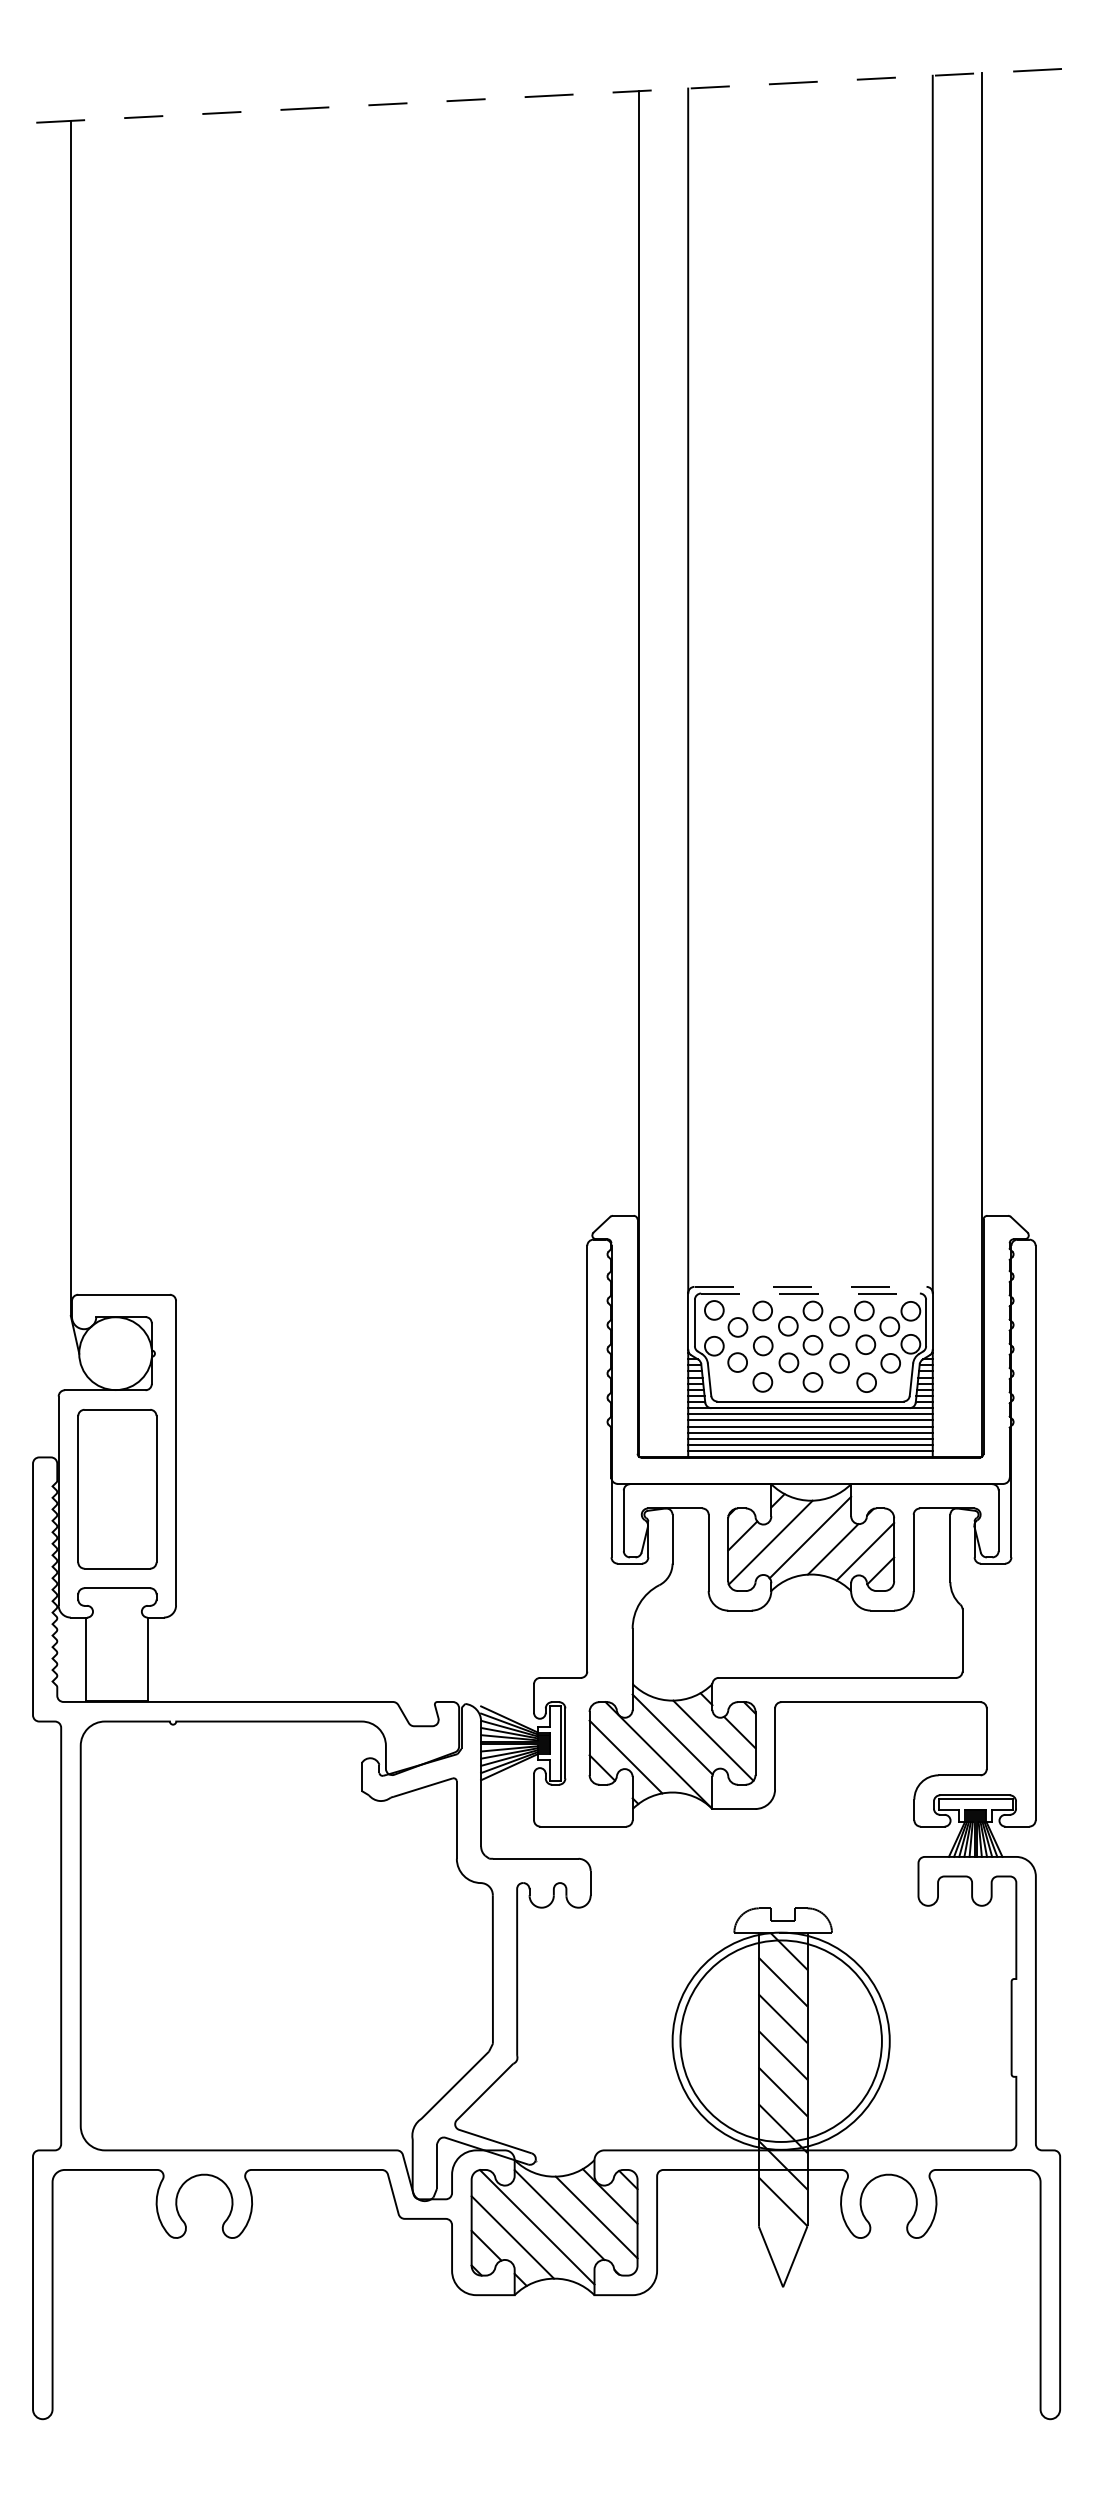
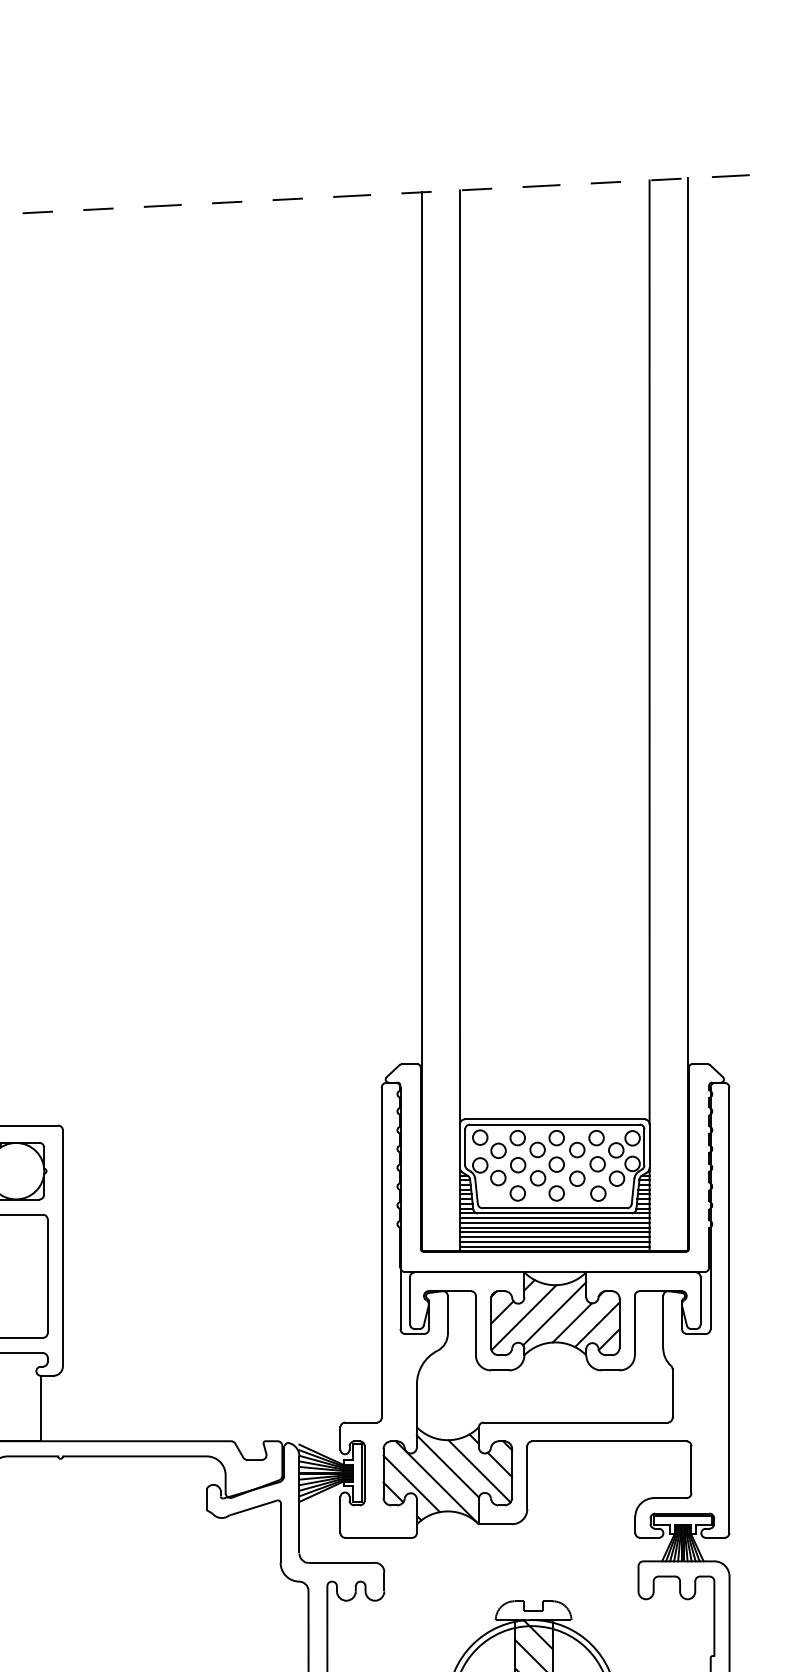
line: (811, 1286) -> (555, 1119), dashed -> solid
line: (811, 1293) -> (555, 1124), dashed -> solid

